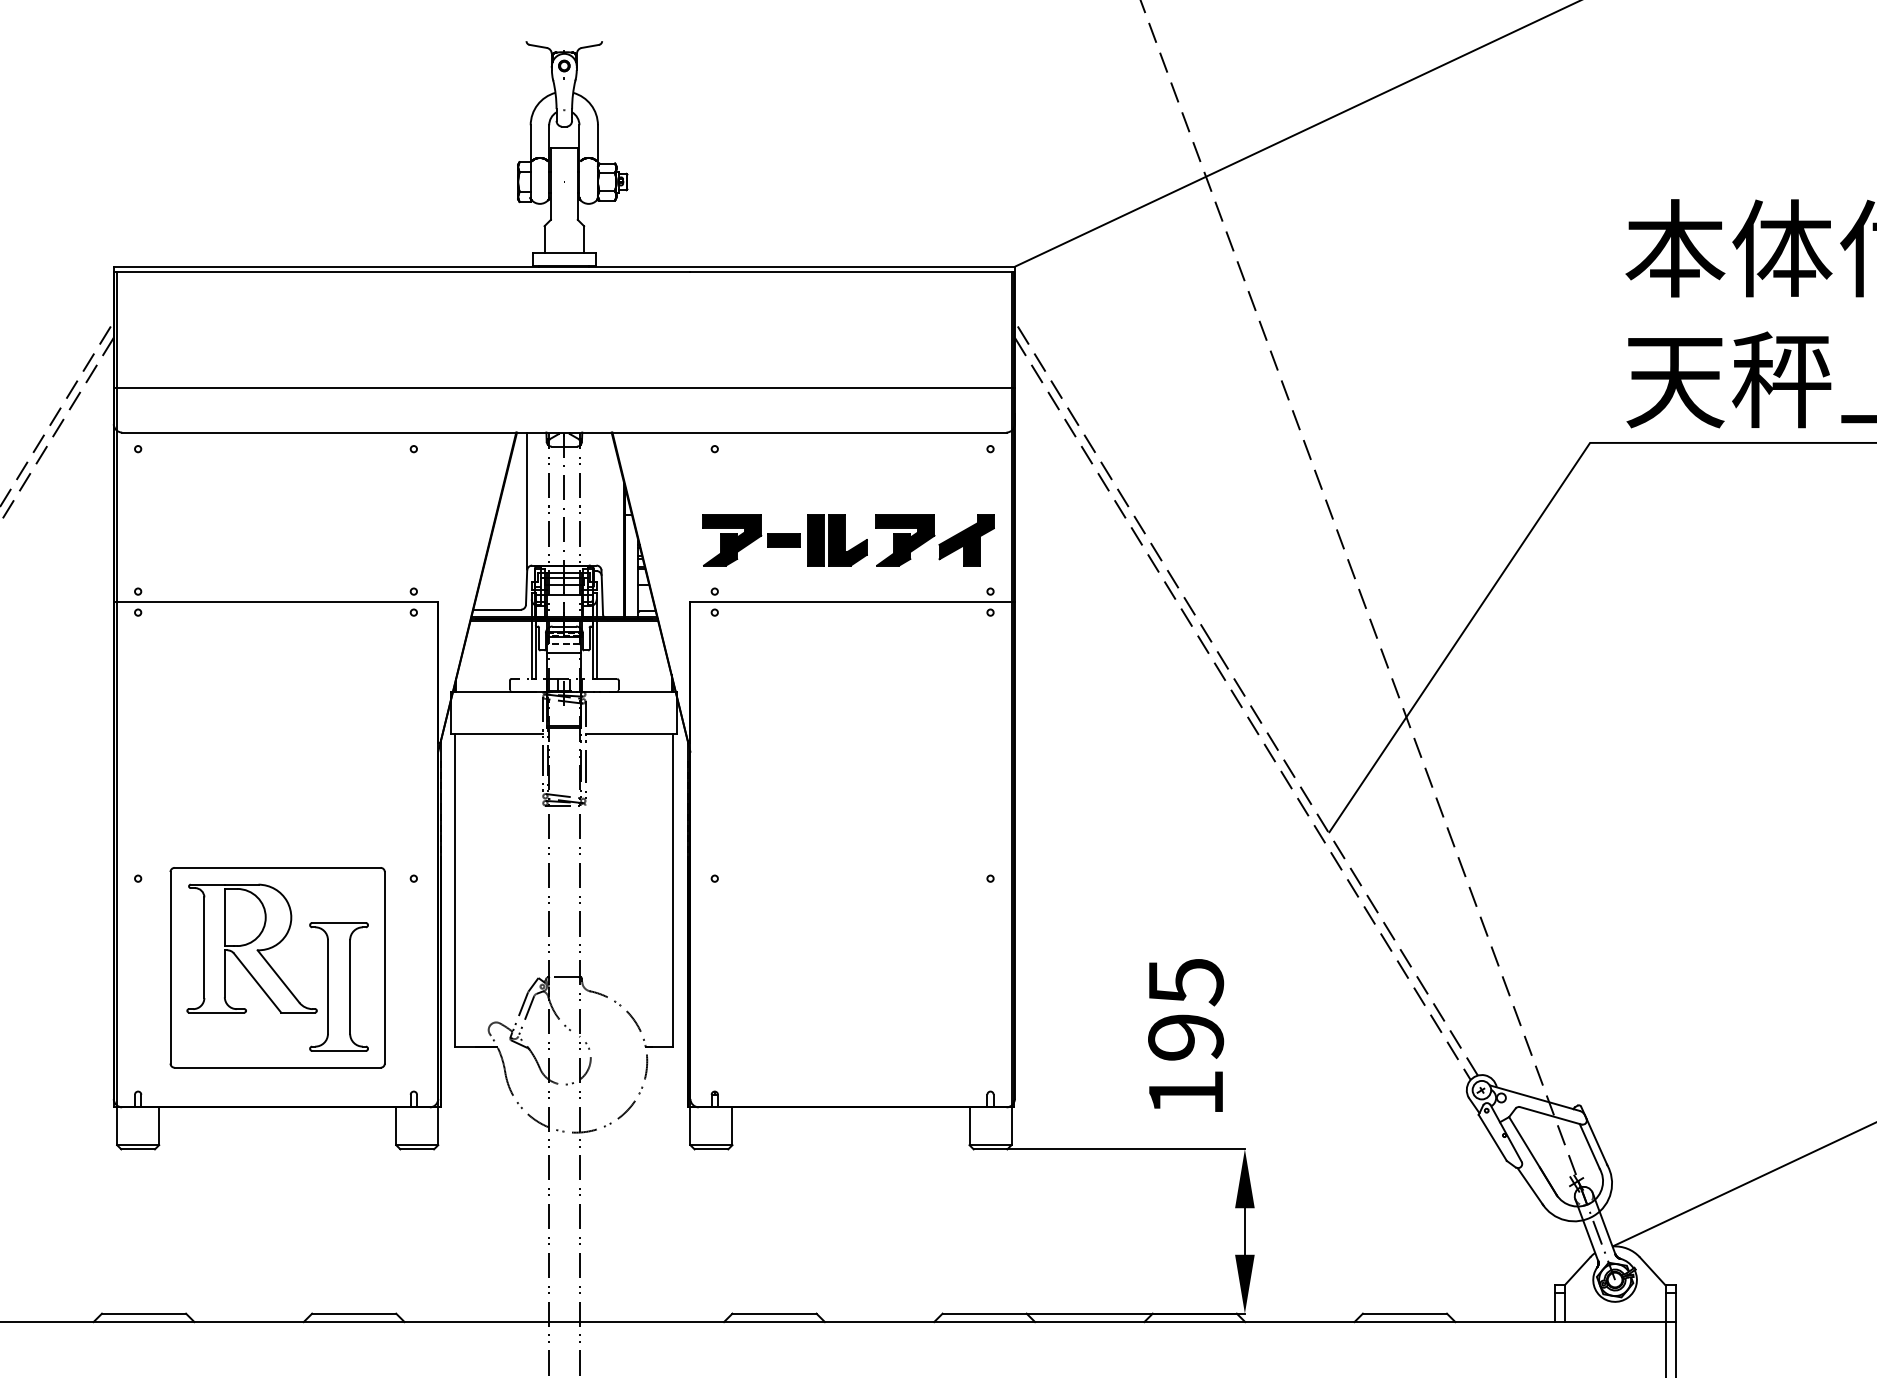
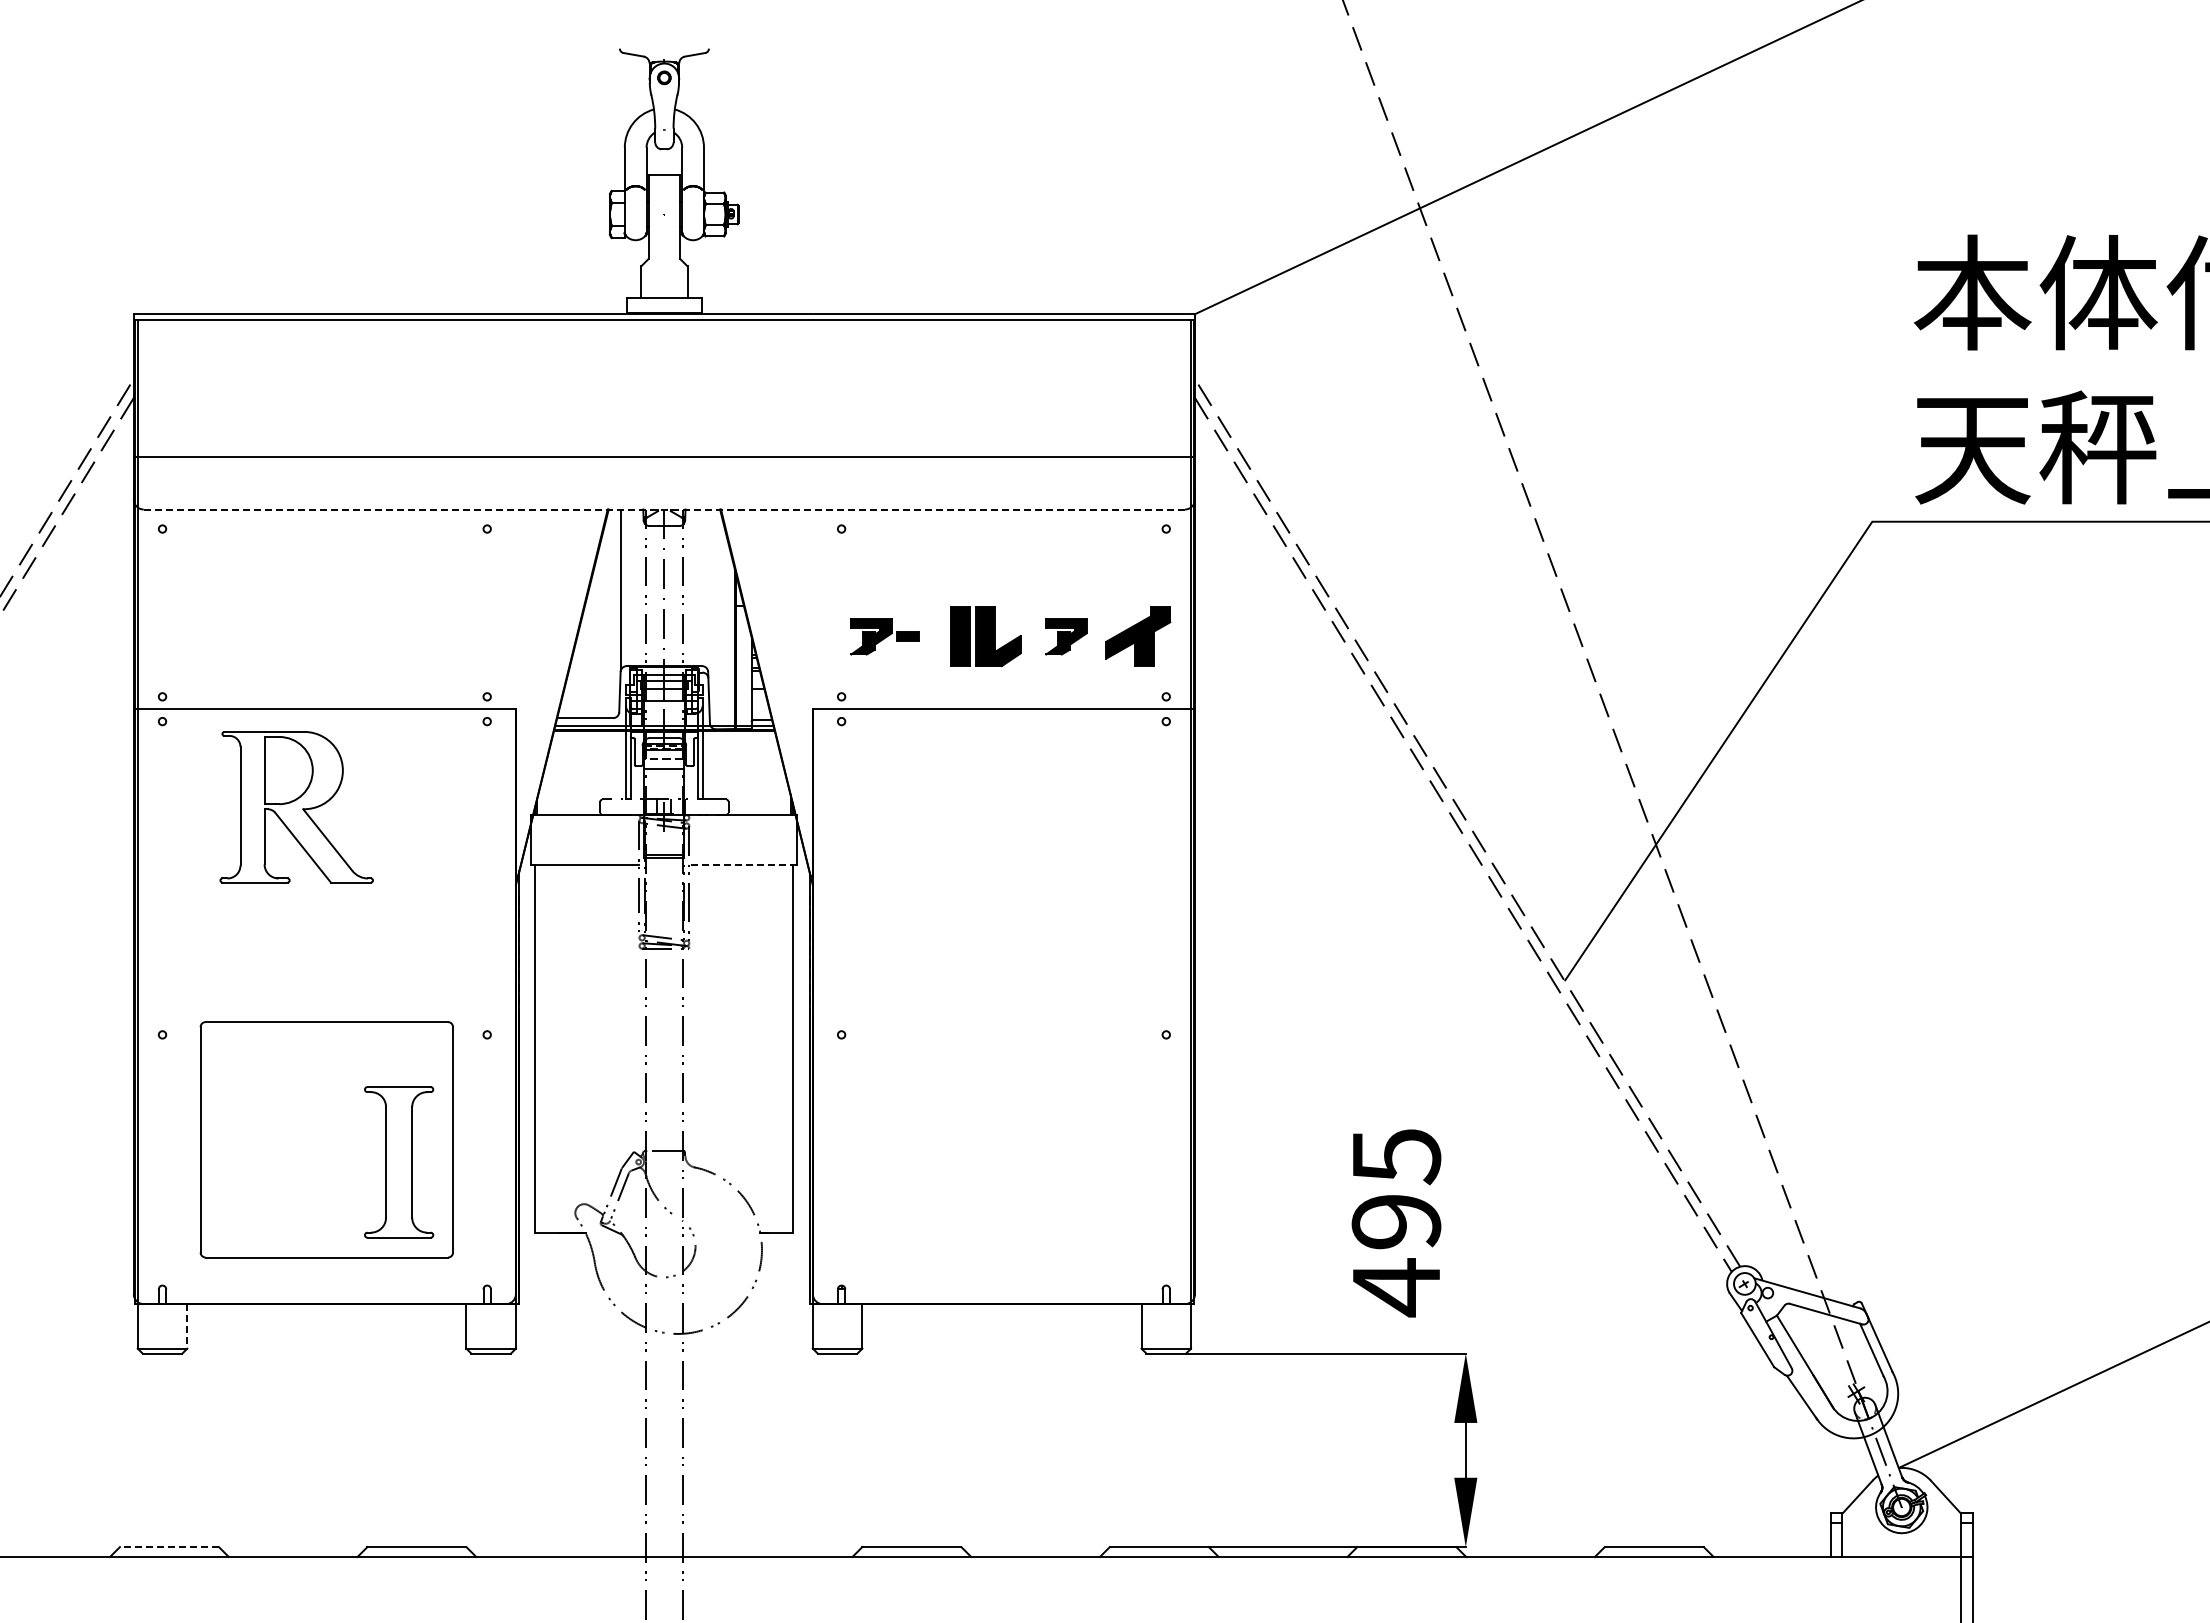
line: (564, 432) -> (664, 509), solid -> dashed
part: (751, 540) -> (884, 636), size x0.6
part: (905, 540) -> (1066, 636), size x0.6
line: (631, 734) -> (743, 864), solid -> dashed
part: (251, 948) -> (296, 807), moved
text: (1186, 1093) -> (1396, 1287), 195 -> 495
line: (159, 1126) -> (187, 1326), solid -> dashed
line: (143, 1314) -> (168, 1547), solid -> dashed

